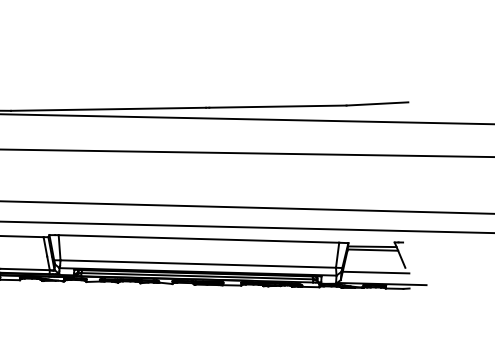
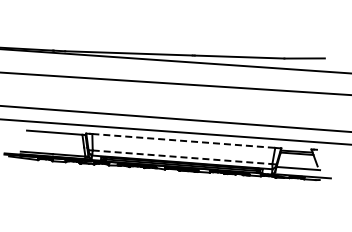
line: (198, 238) -> (183, 140), solid -> dashed
line: (199, 264) -> (183, 157), solid -> dashed

